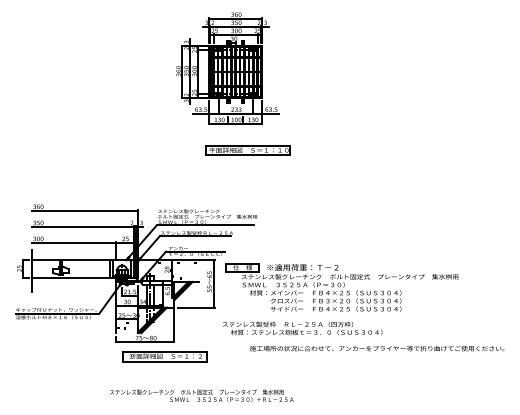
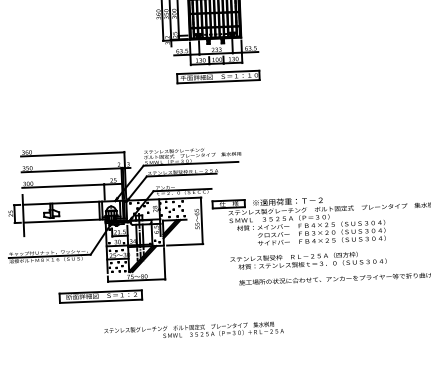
part: (247, 150) -> (217, 77), moved
text: (302, 328) -> (308, 260), moved
part: (164, 356) -> (100, 296), moved

